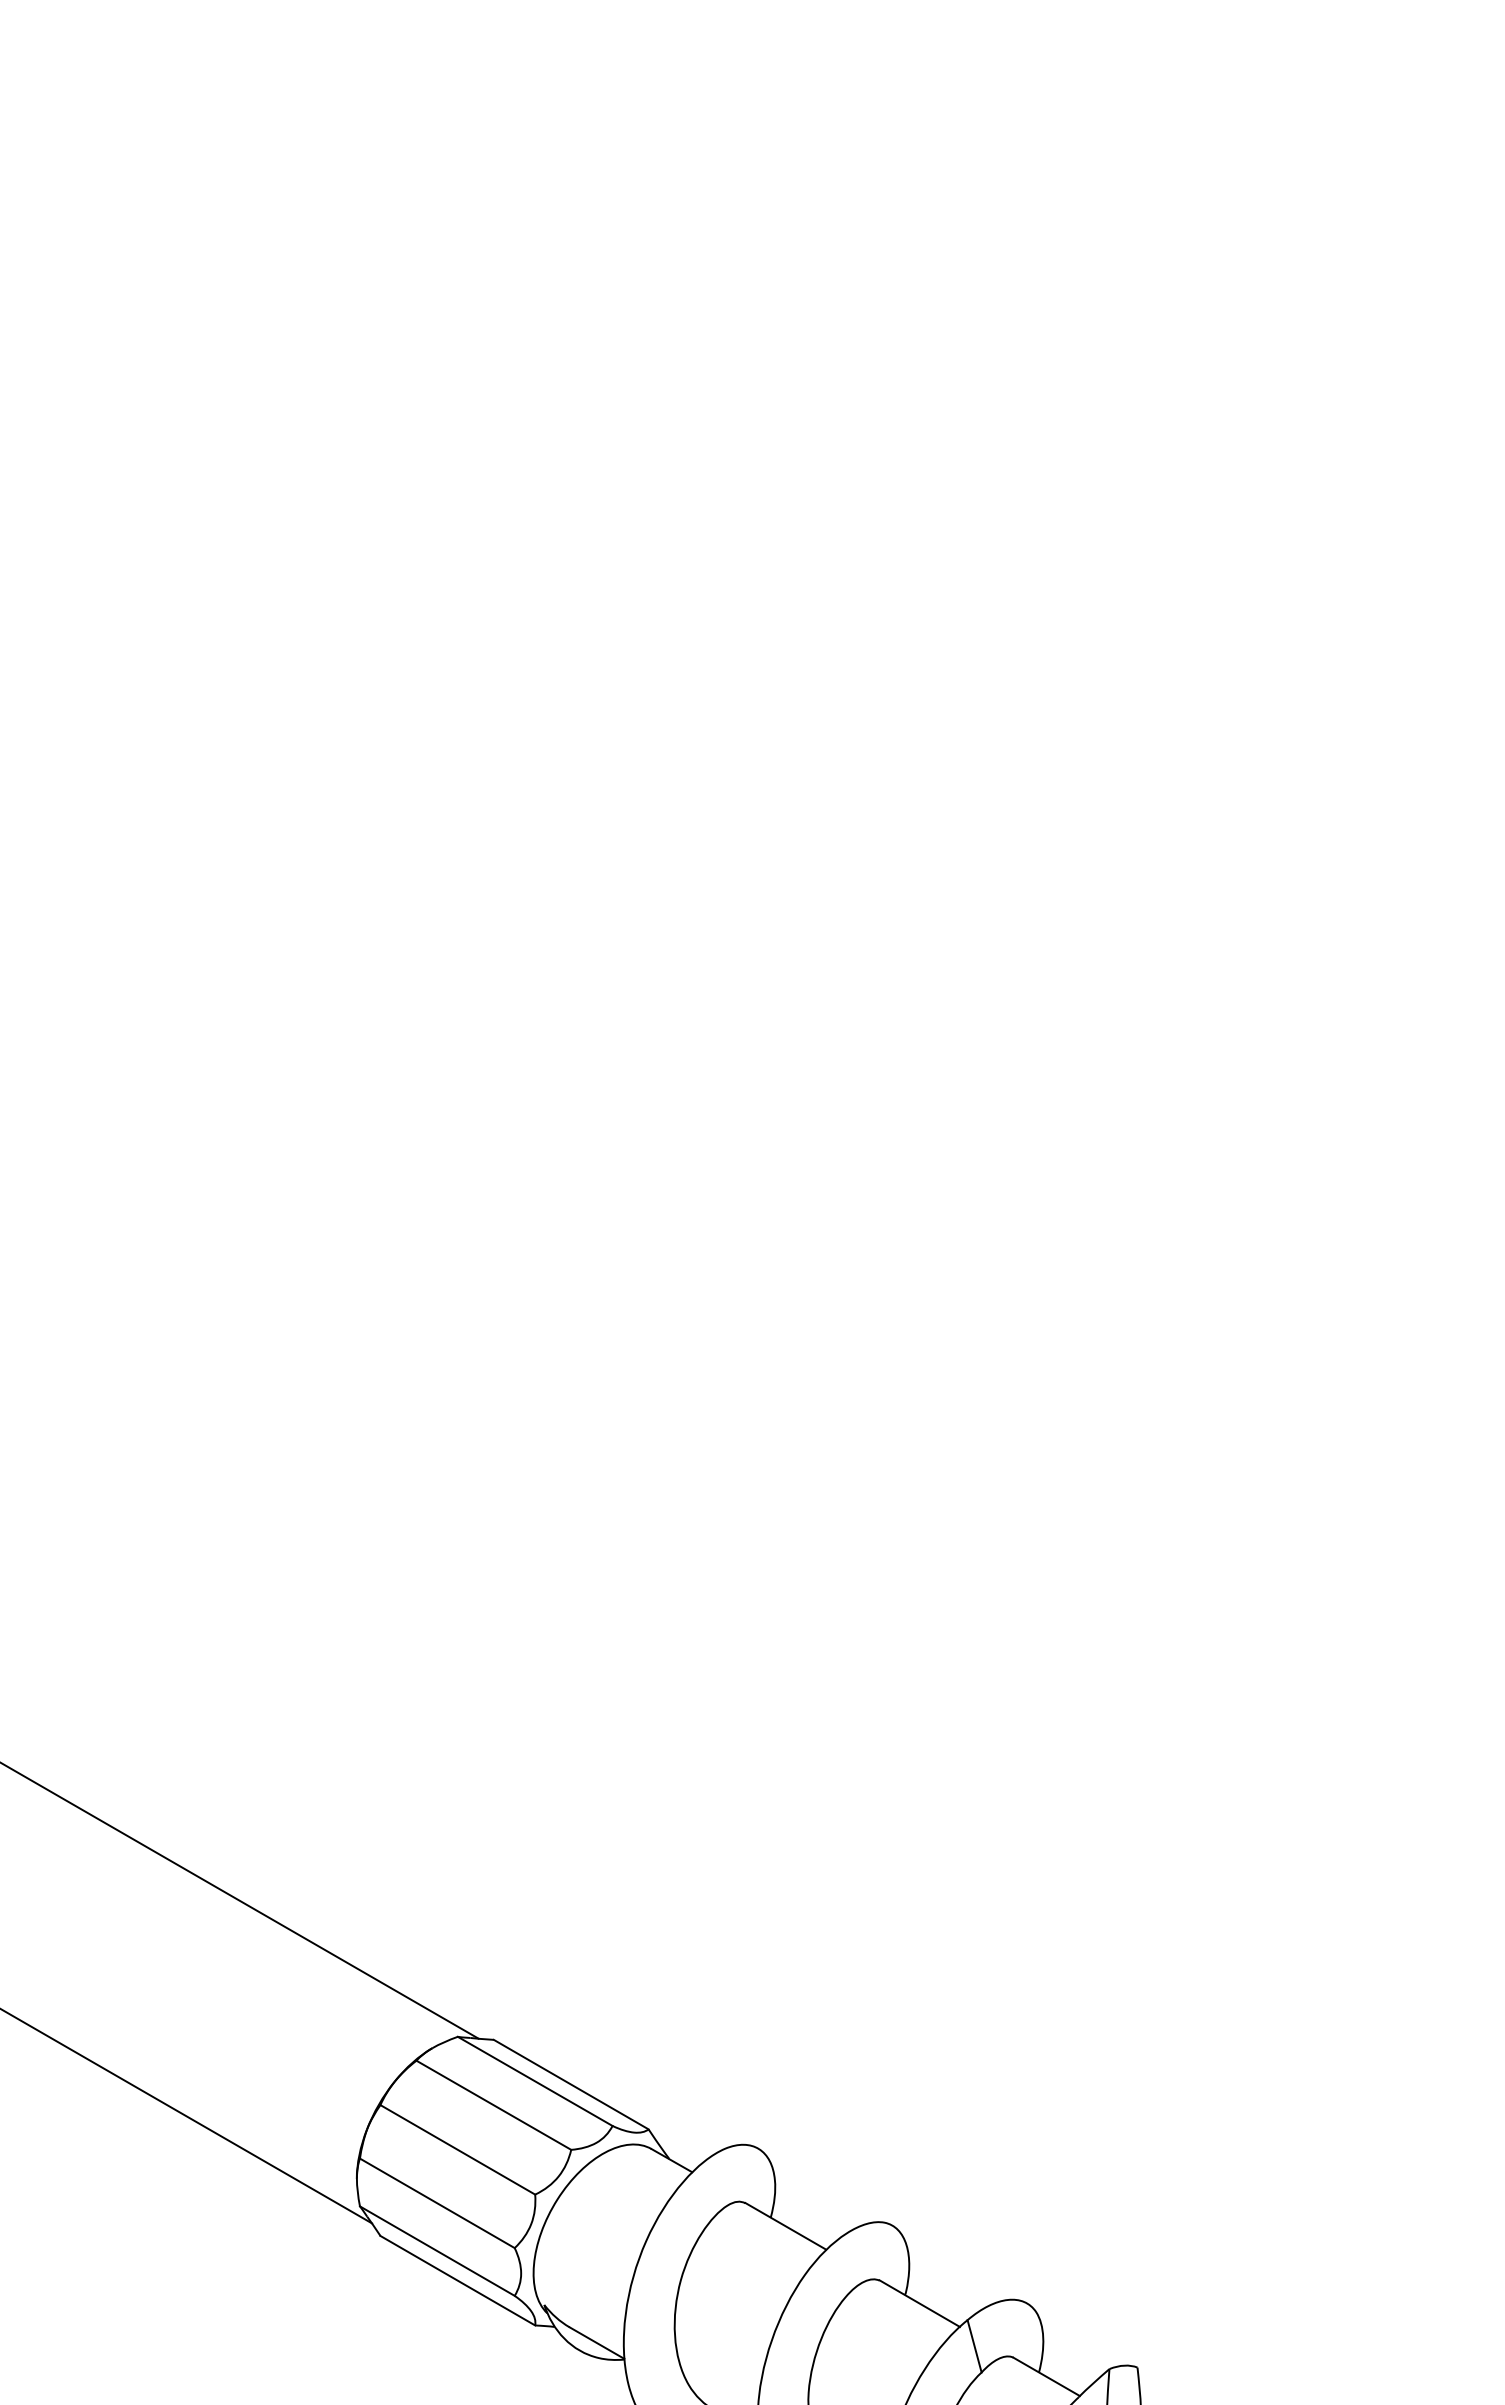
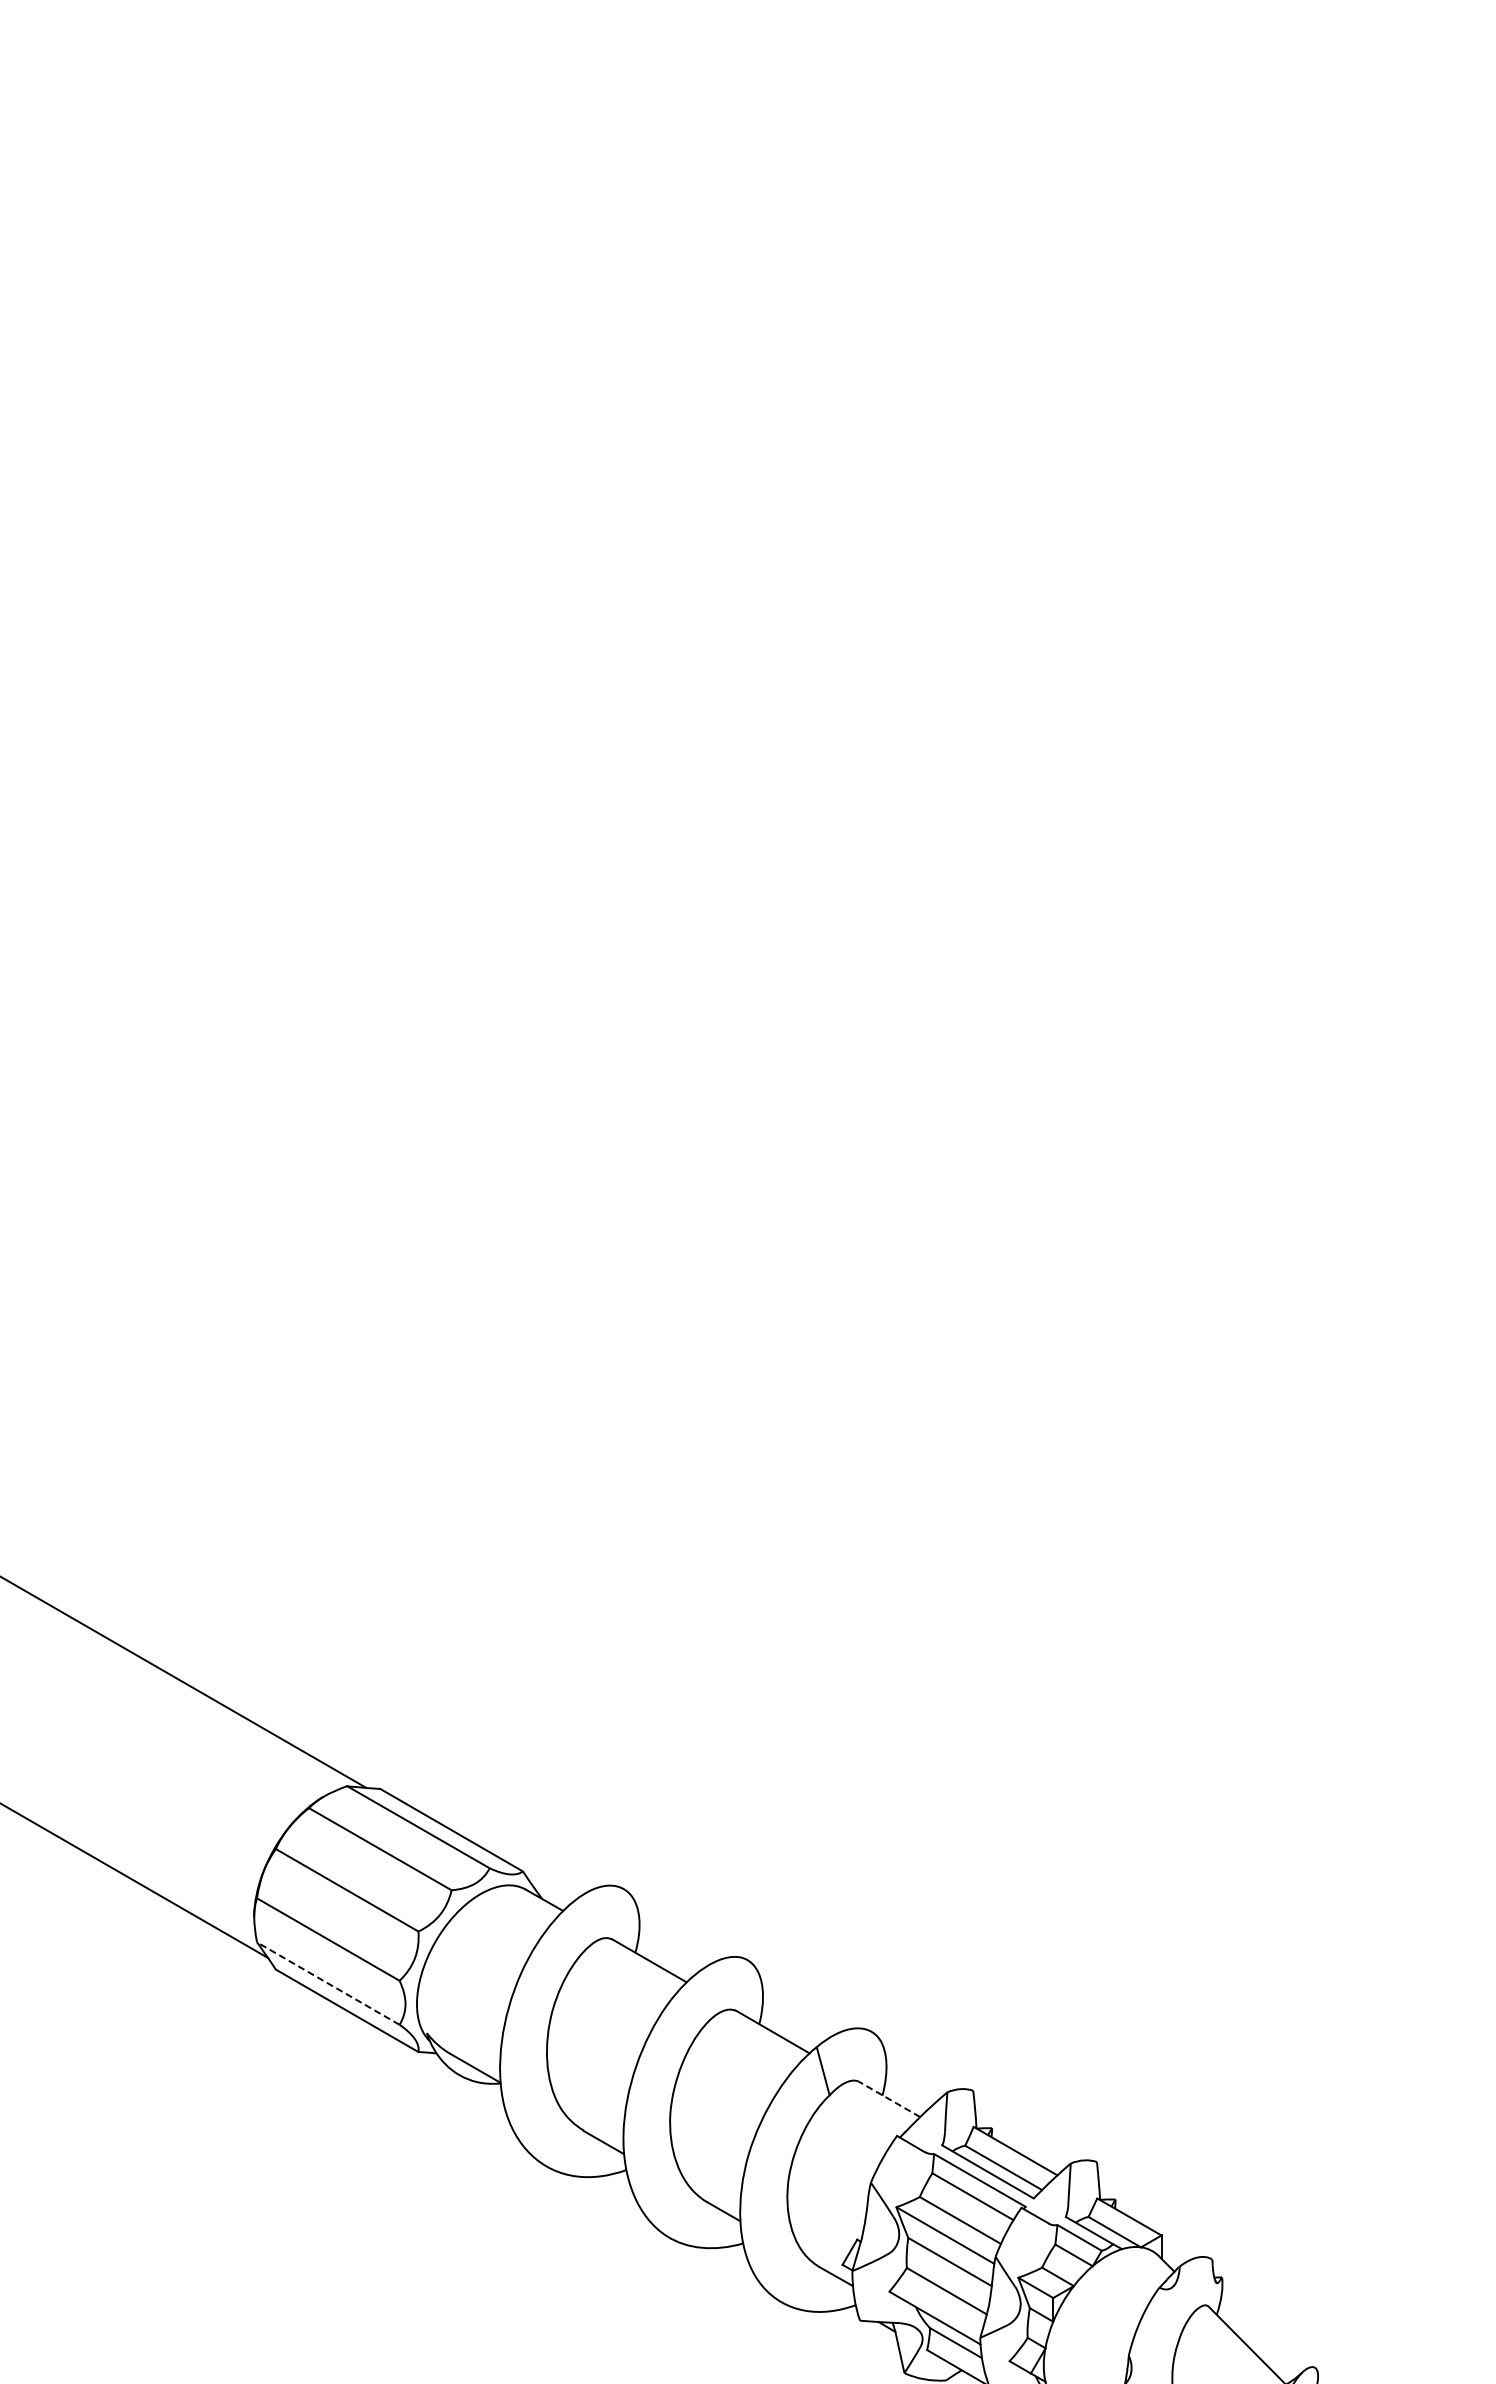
line: (436, 2251) -> (327, 1983), solid -> dashed
line: (1046, 2376) -> (889, 2099), solid -> dashed

